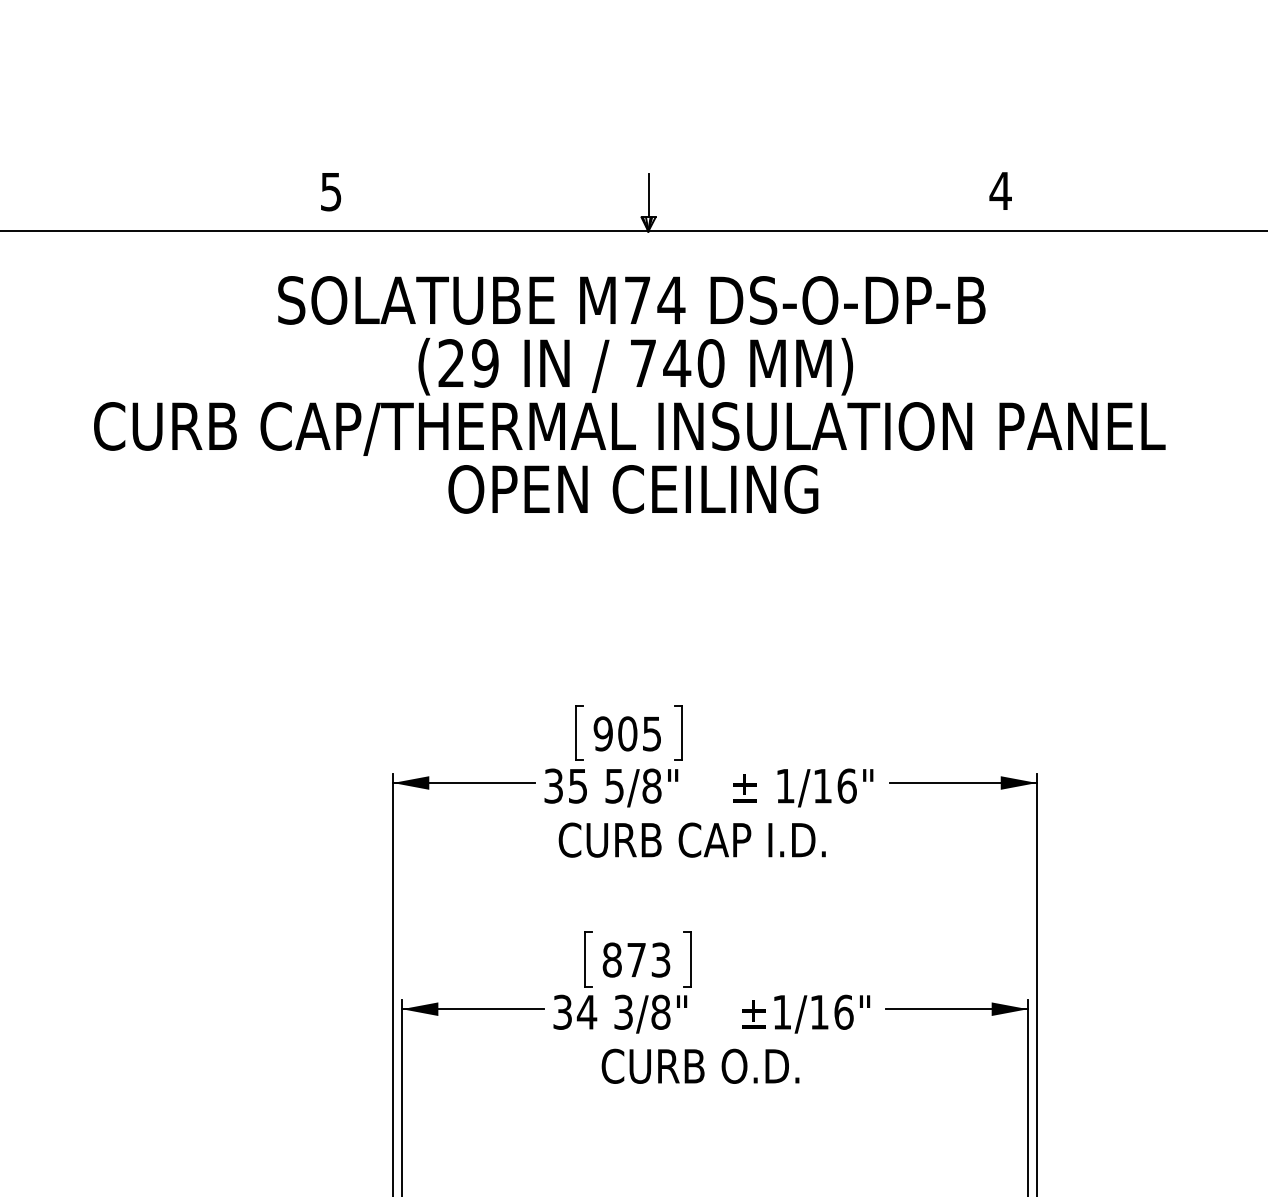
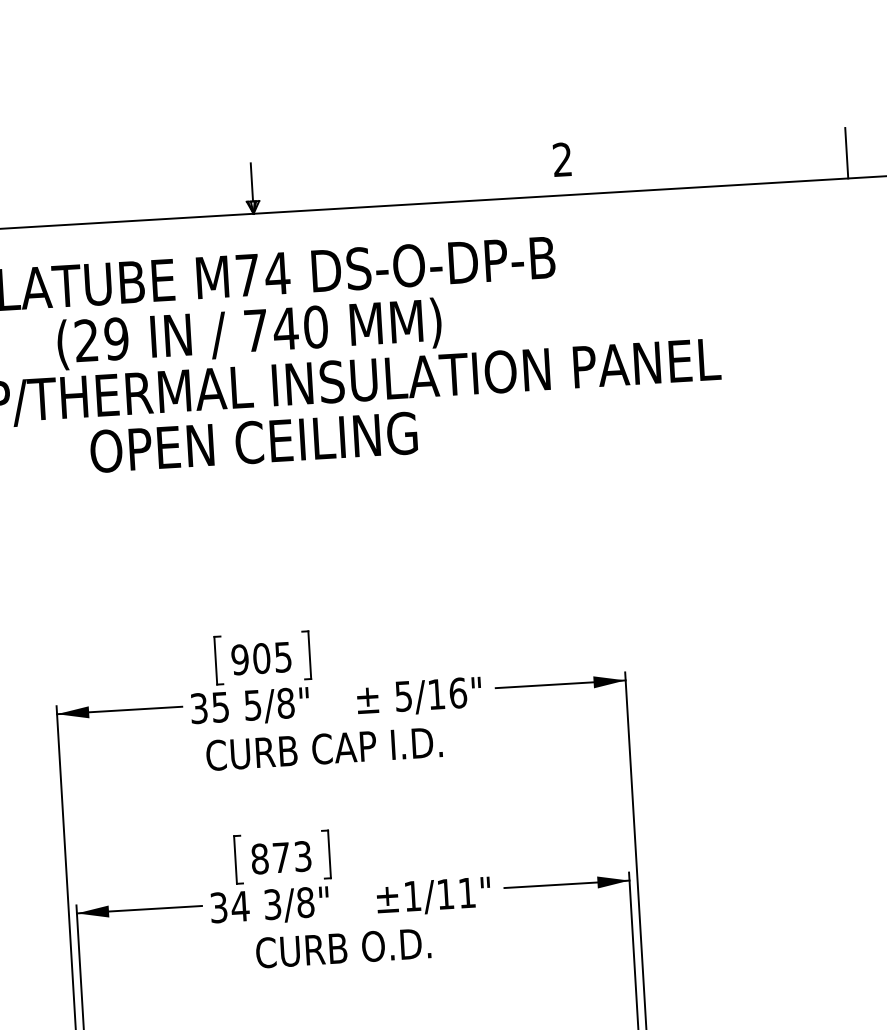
text: (1000, 190) -> (562, 159), 4 -> 2
text: (785, 786) -> (403, 696), 1/16" -> 5/16"
text: (843, 1011) -> (466, 892), 1/16" -> 1/11"

